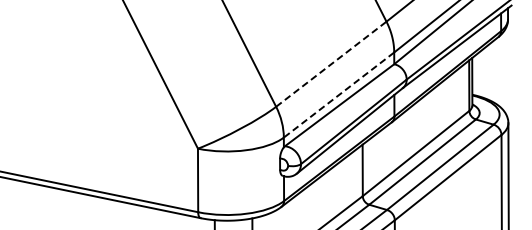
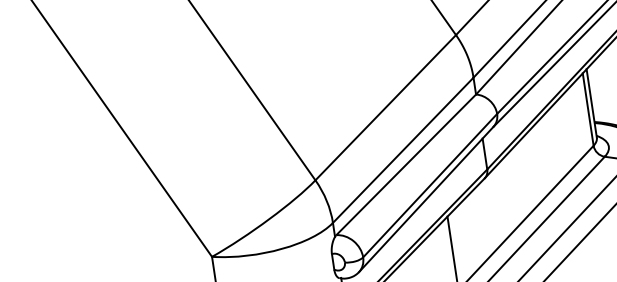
line: (331, 64) -> (386, 108), dashed -> solid
line: (339, 95) -> (404, 150), dashed -> solid

